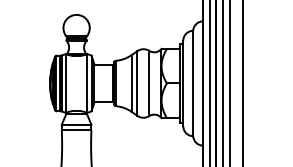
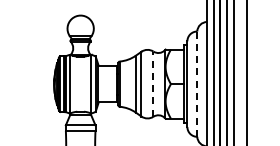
line: (149, 83) -> (153, 84), solid -> dashed
line: (193, 83) -> (197, 84), solid -> dashed

